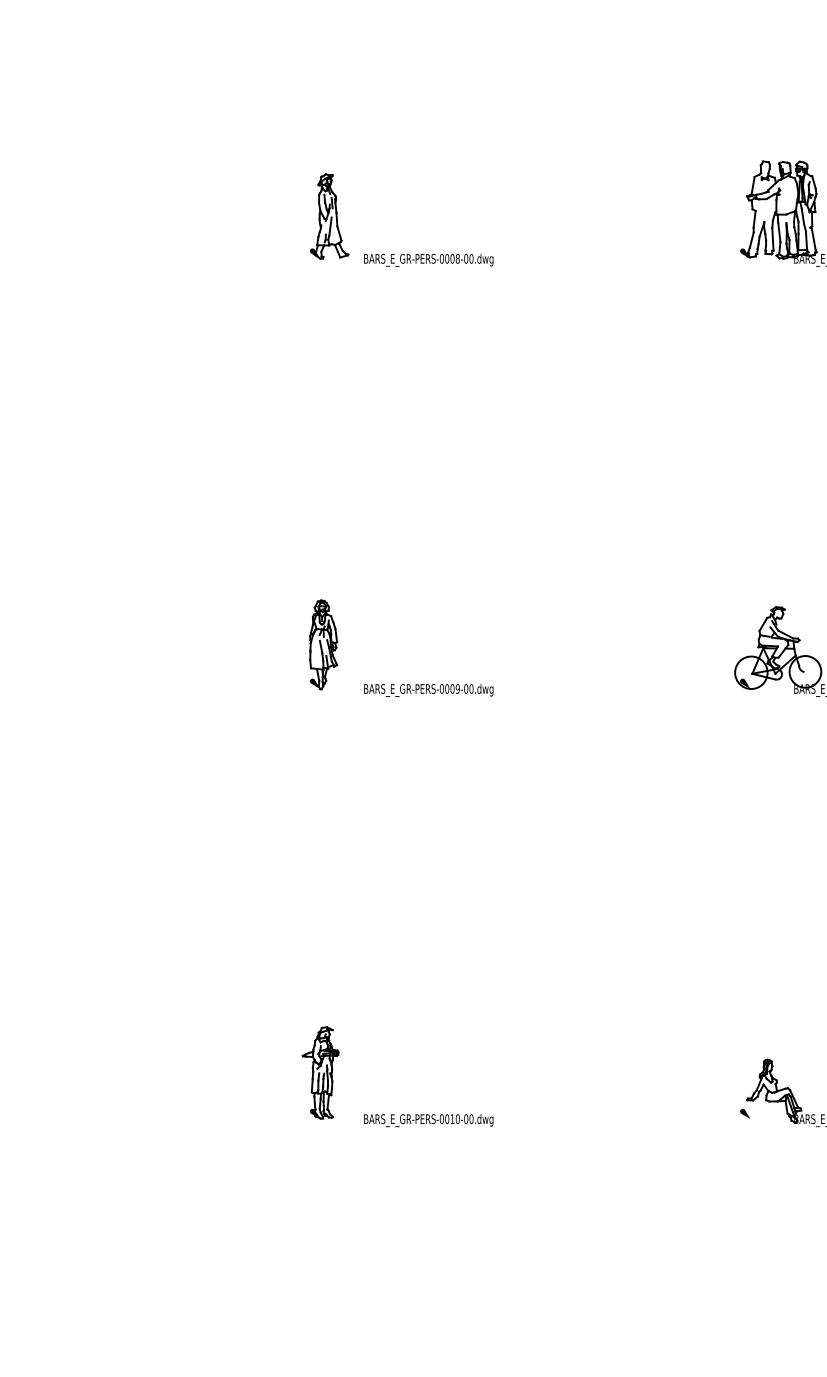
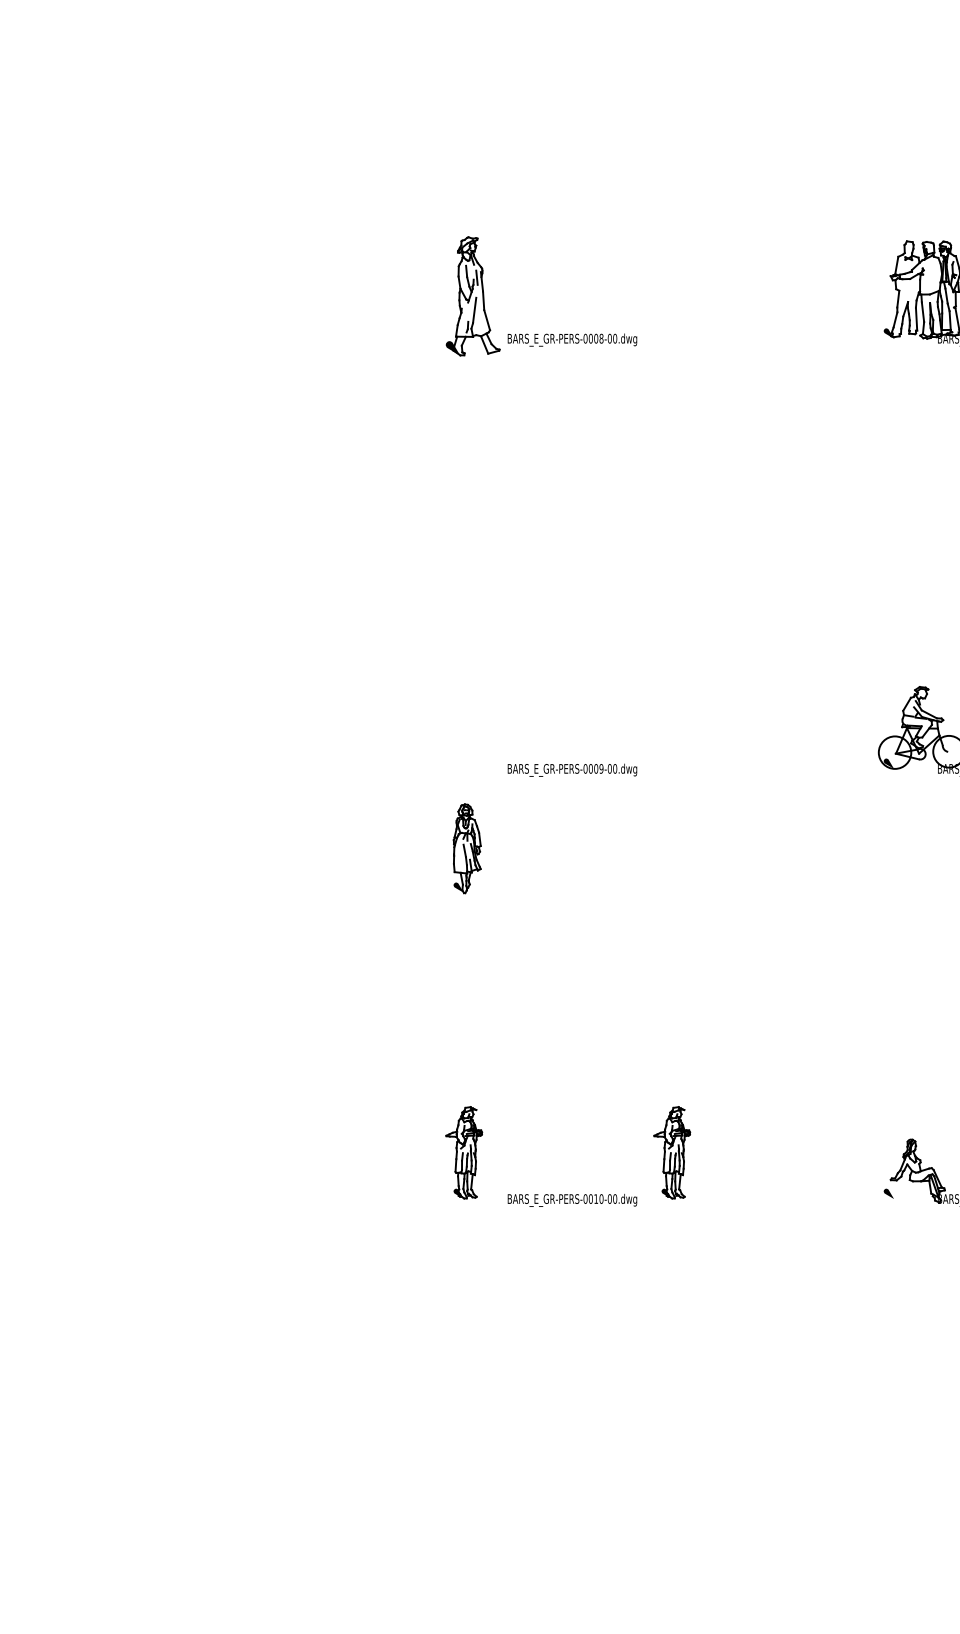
part: (328, 216) -> (472, 296), size x1.4
part: (322, 644) -> (466, 848), moved
part: (528, 1072) -> (672, 1152), added

